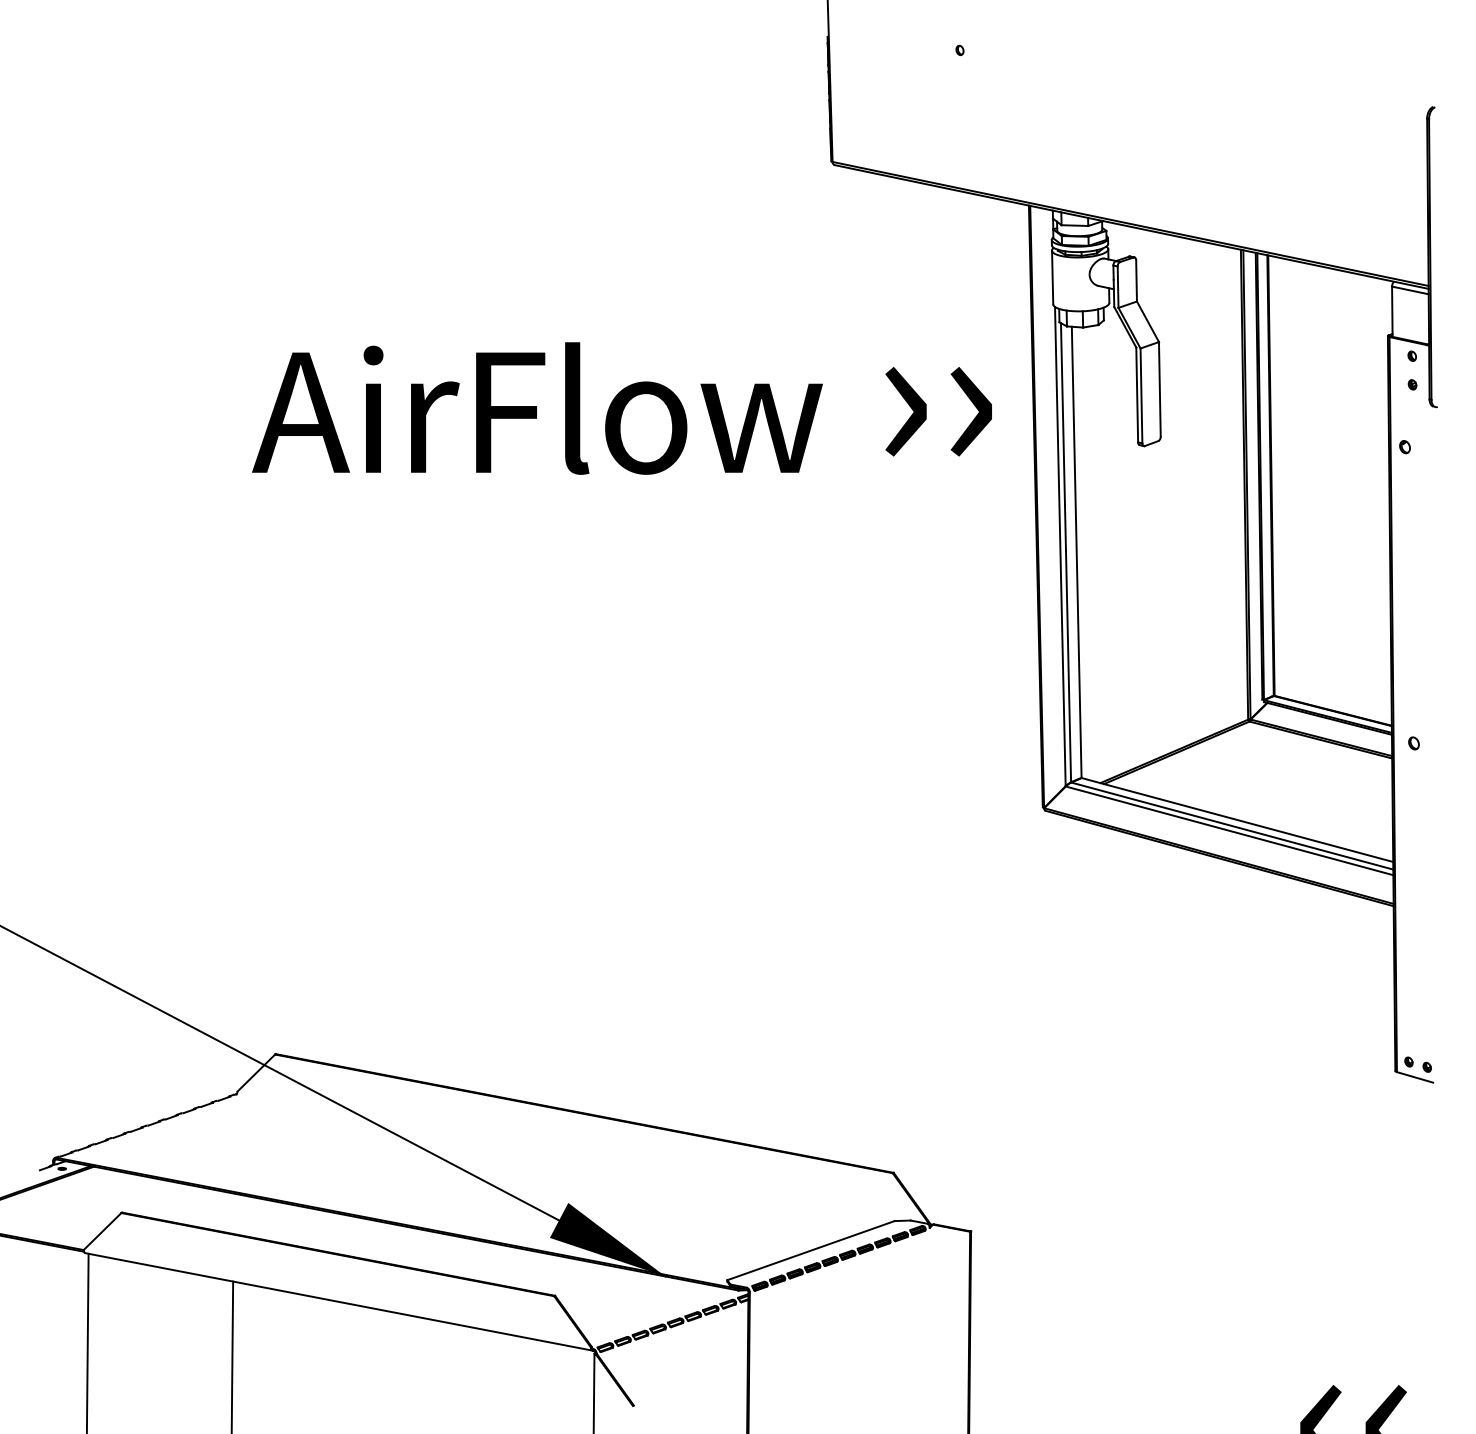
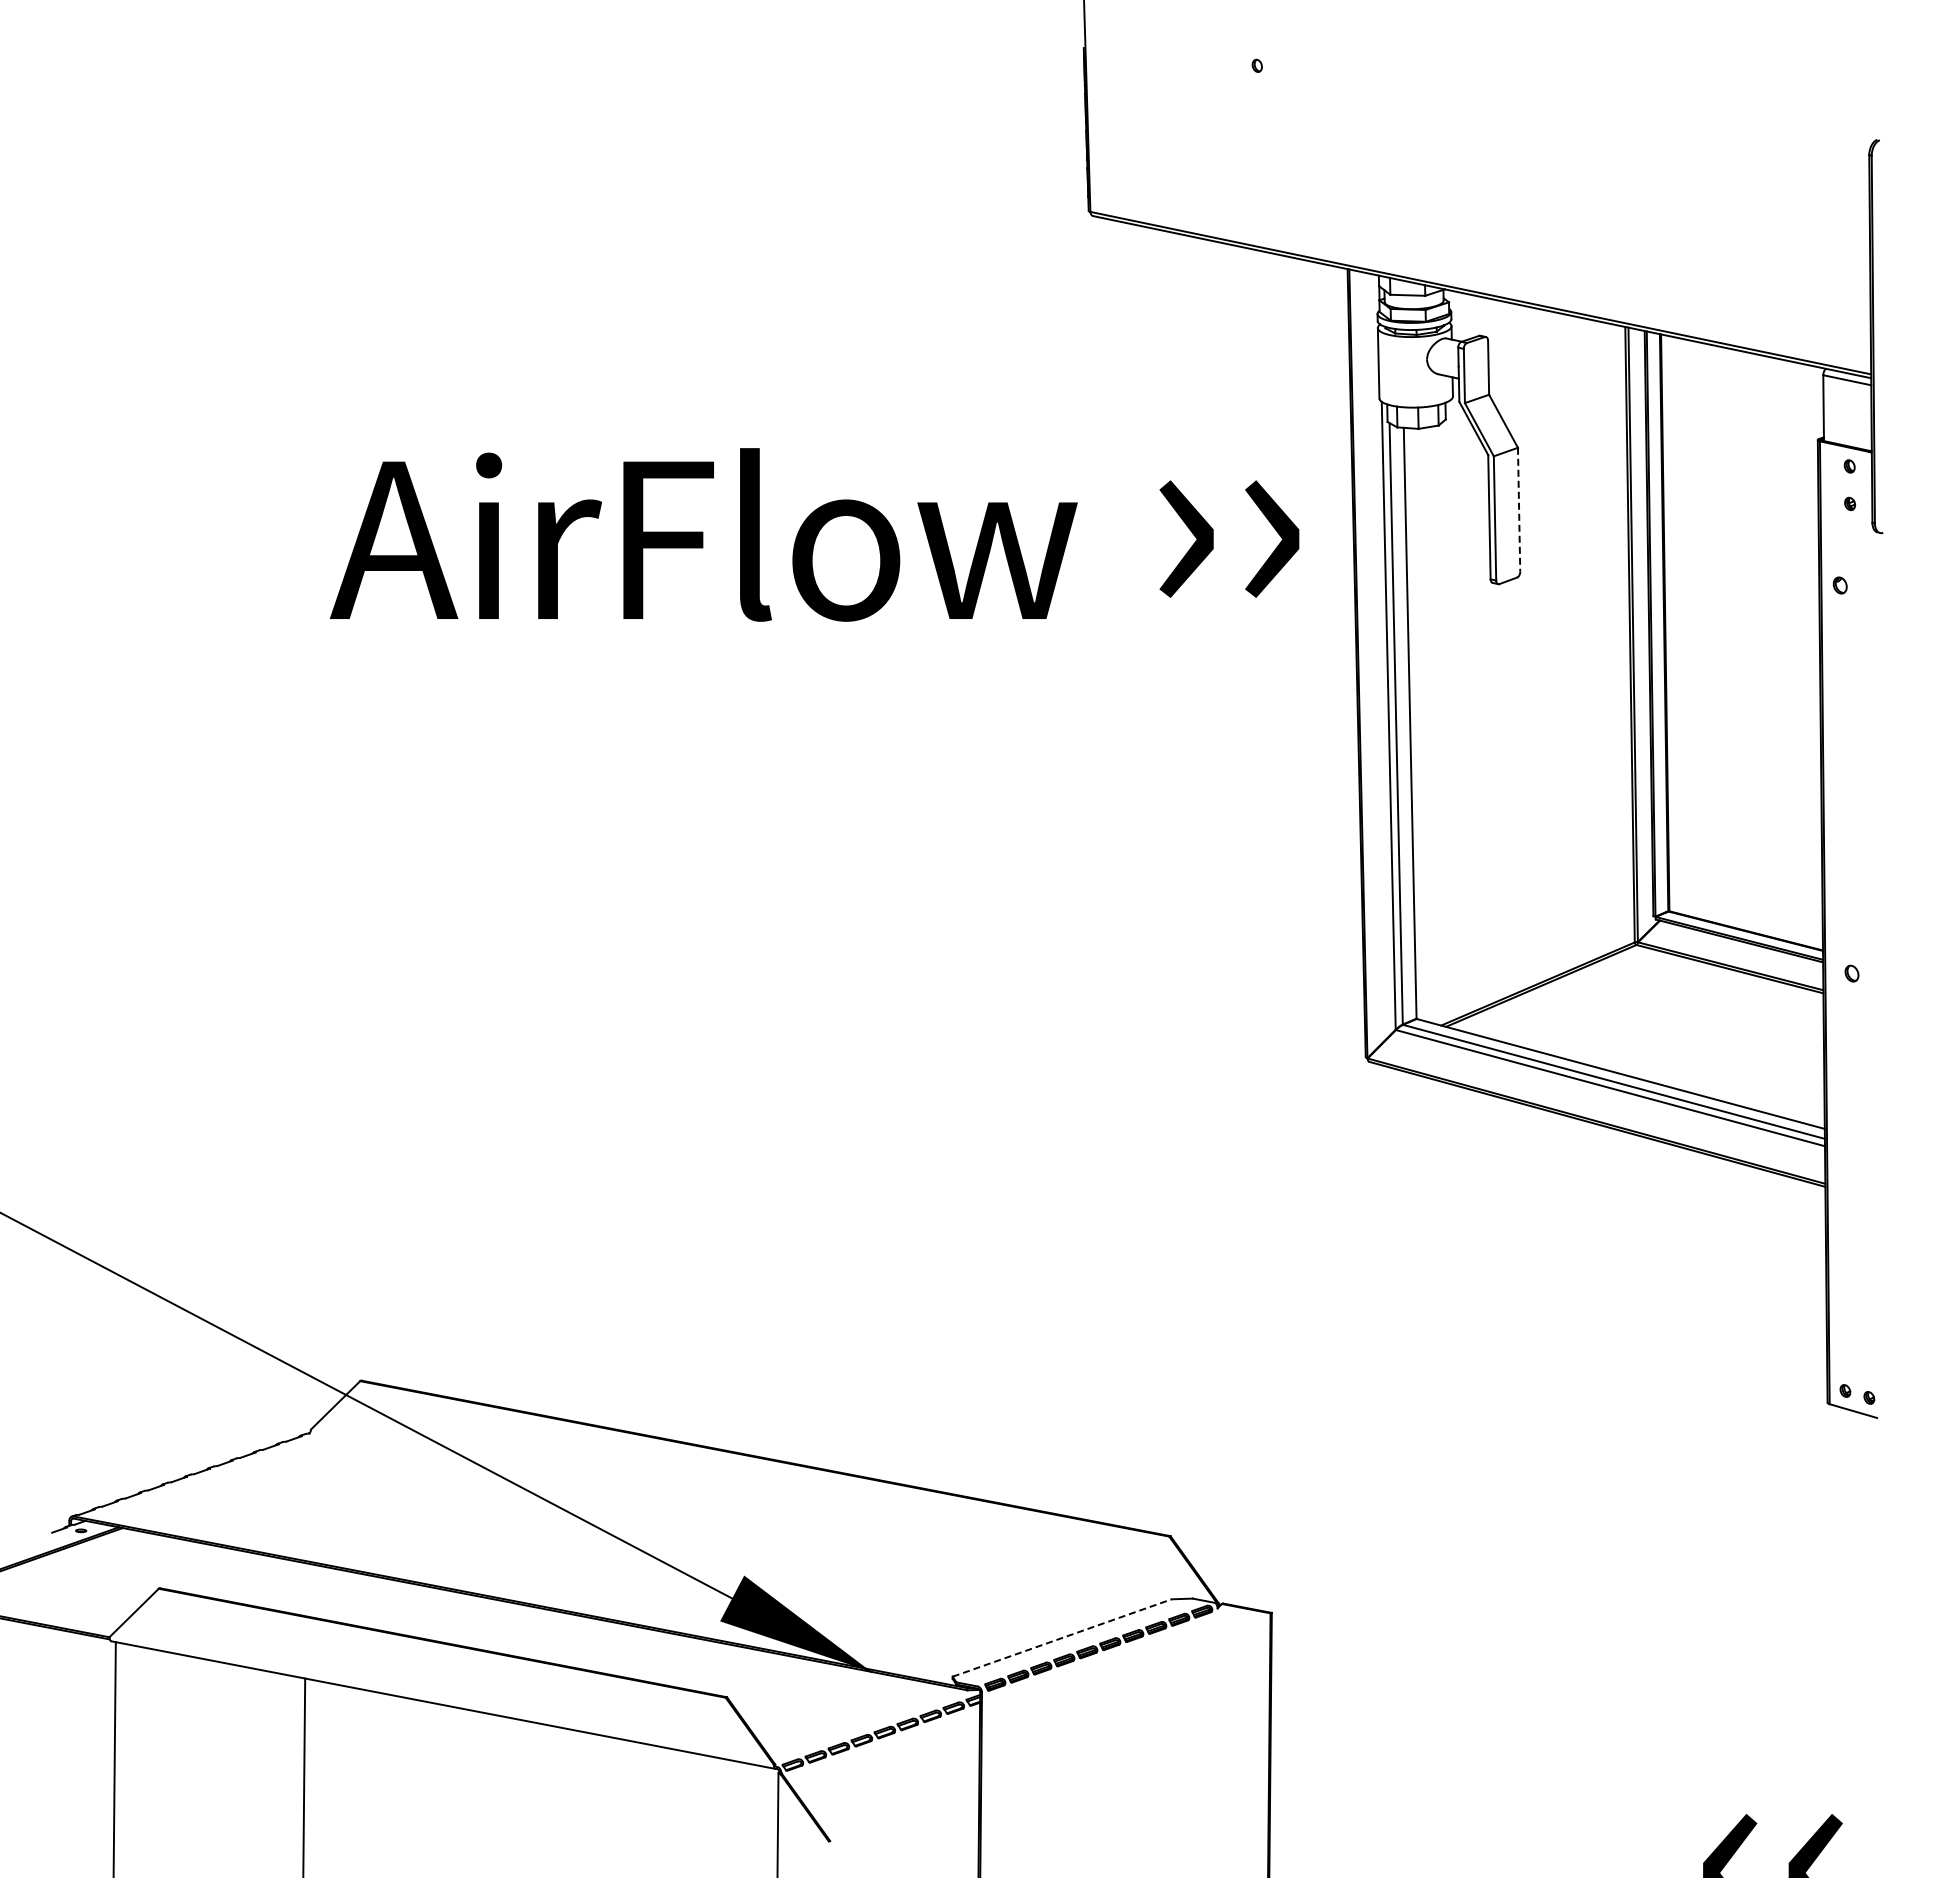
line: (1160, 389) -> (1519, 509), solid -> dashed
line: (811, 1250) -> (1062, 1637), solid -> dashed

